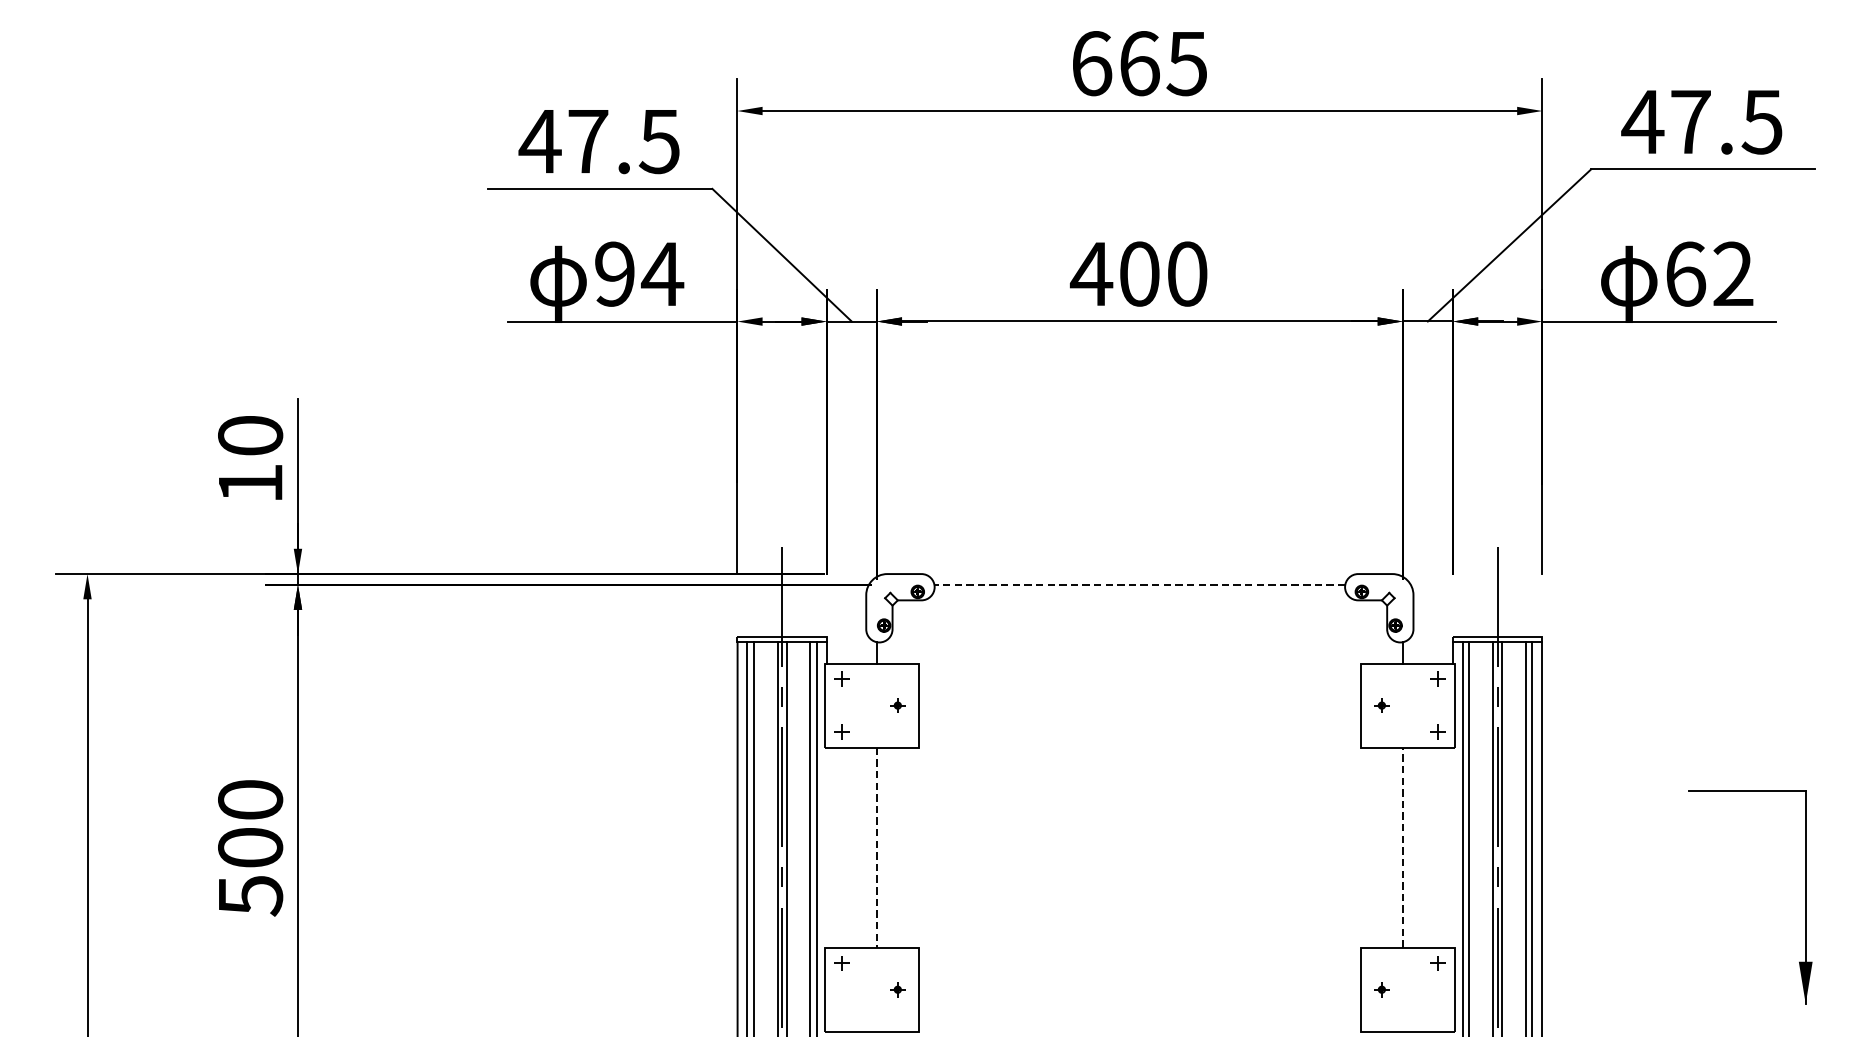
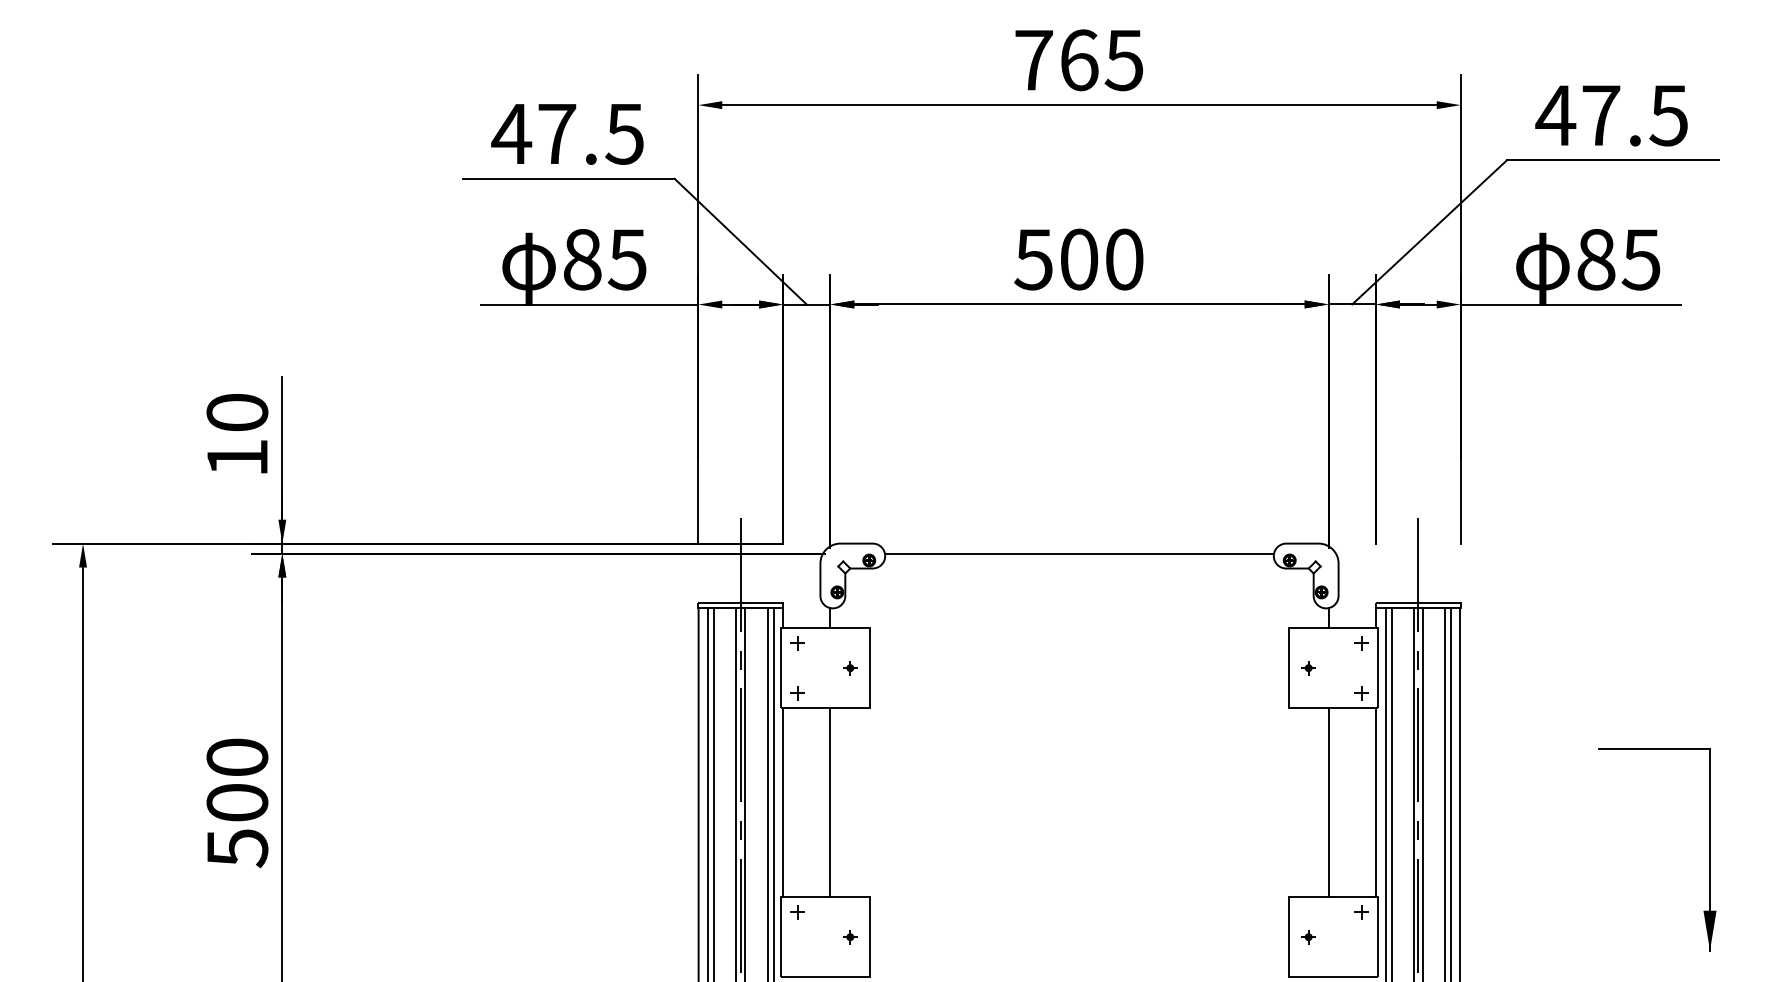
text: (1092, 63) -> (1034, 60), 665 -> 765
text: (639, 274) -> (605, 259), 94 -> 85
text: (1091, 274) -> (1033, 259), 400 -> 500
text: (1709, 274) -> (1618, 259), 62 -> 85
line: (1139, 584) -> (1079, 553), dashed -> solid
line: (826, 847) -> (782, 802), added
line: (876, 847) -> (830, 802), dashed -> solid
line: (1402, 847) -> (1328, 802), dashed -> solid
line: (1453, 847) -> (1376, 802), added

